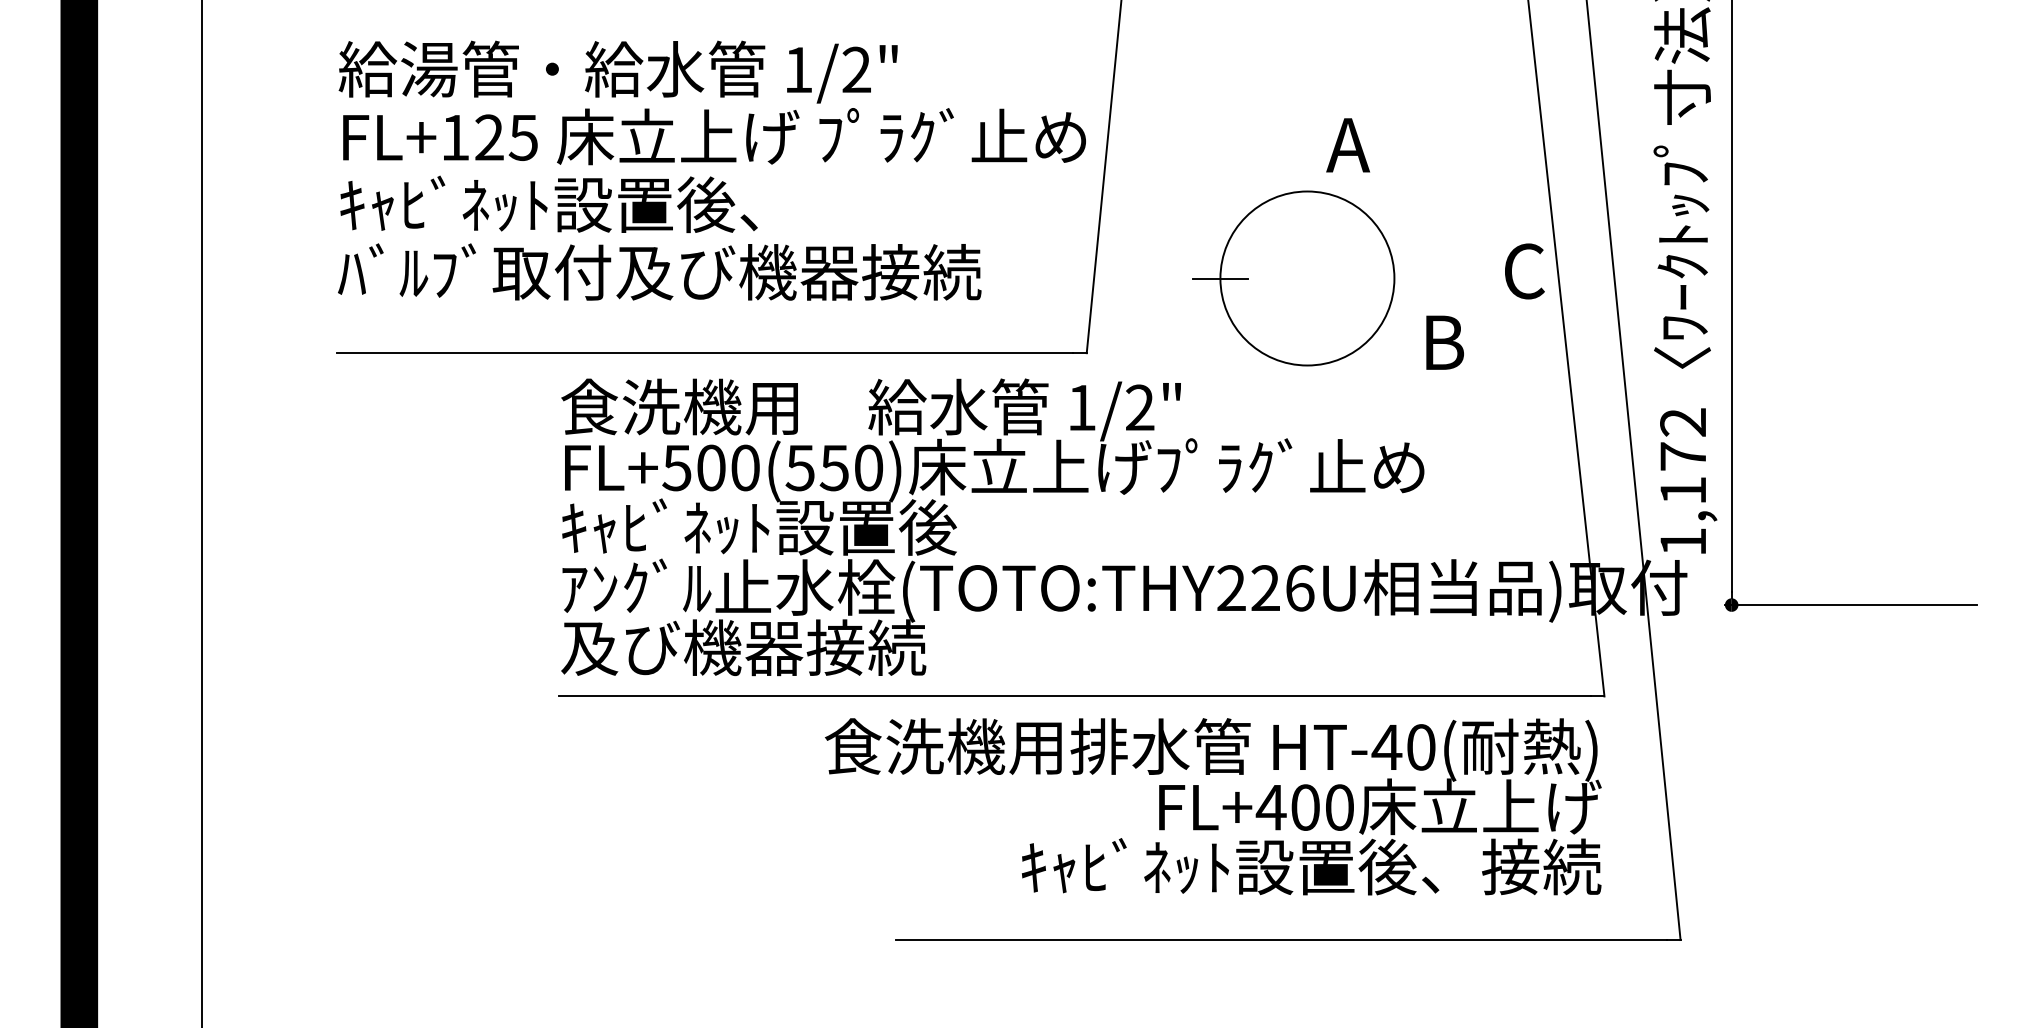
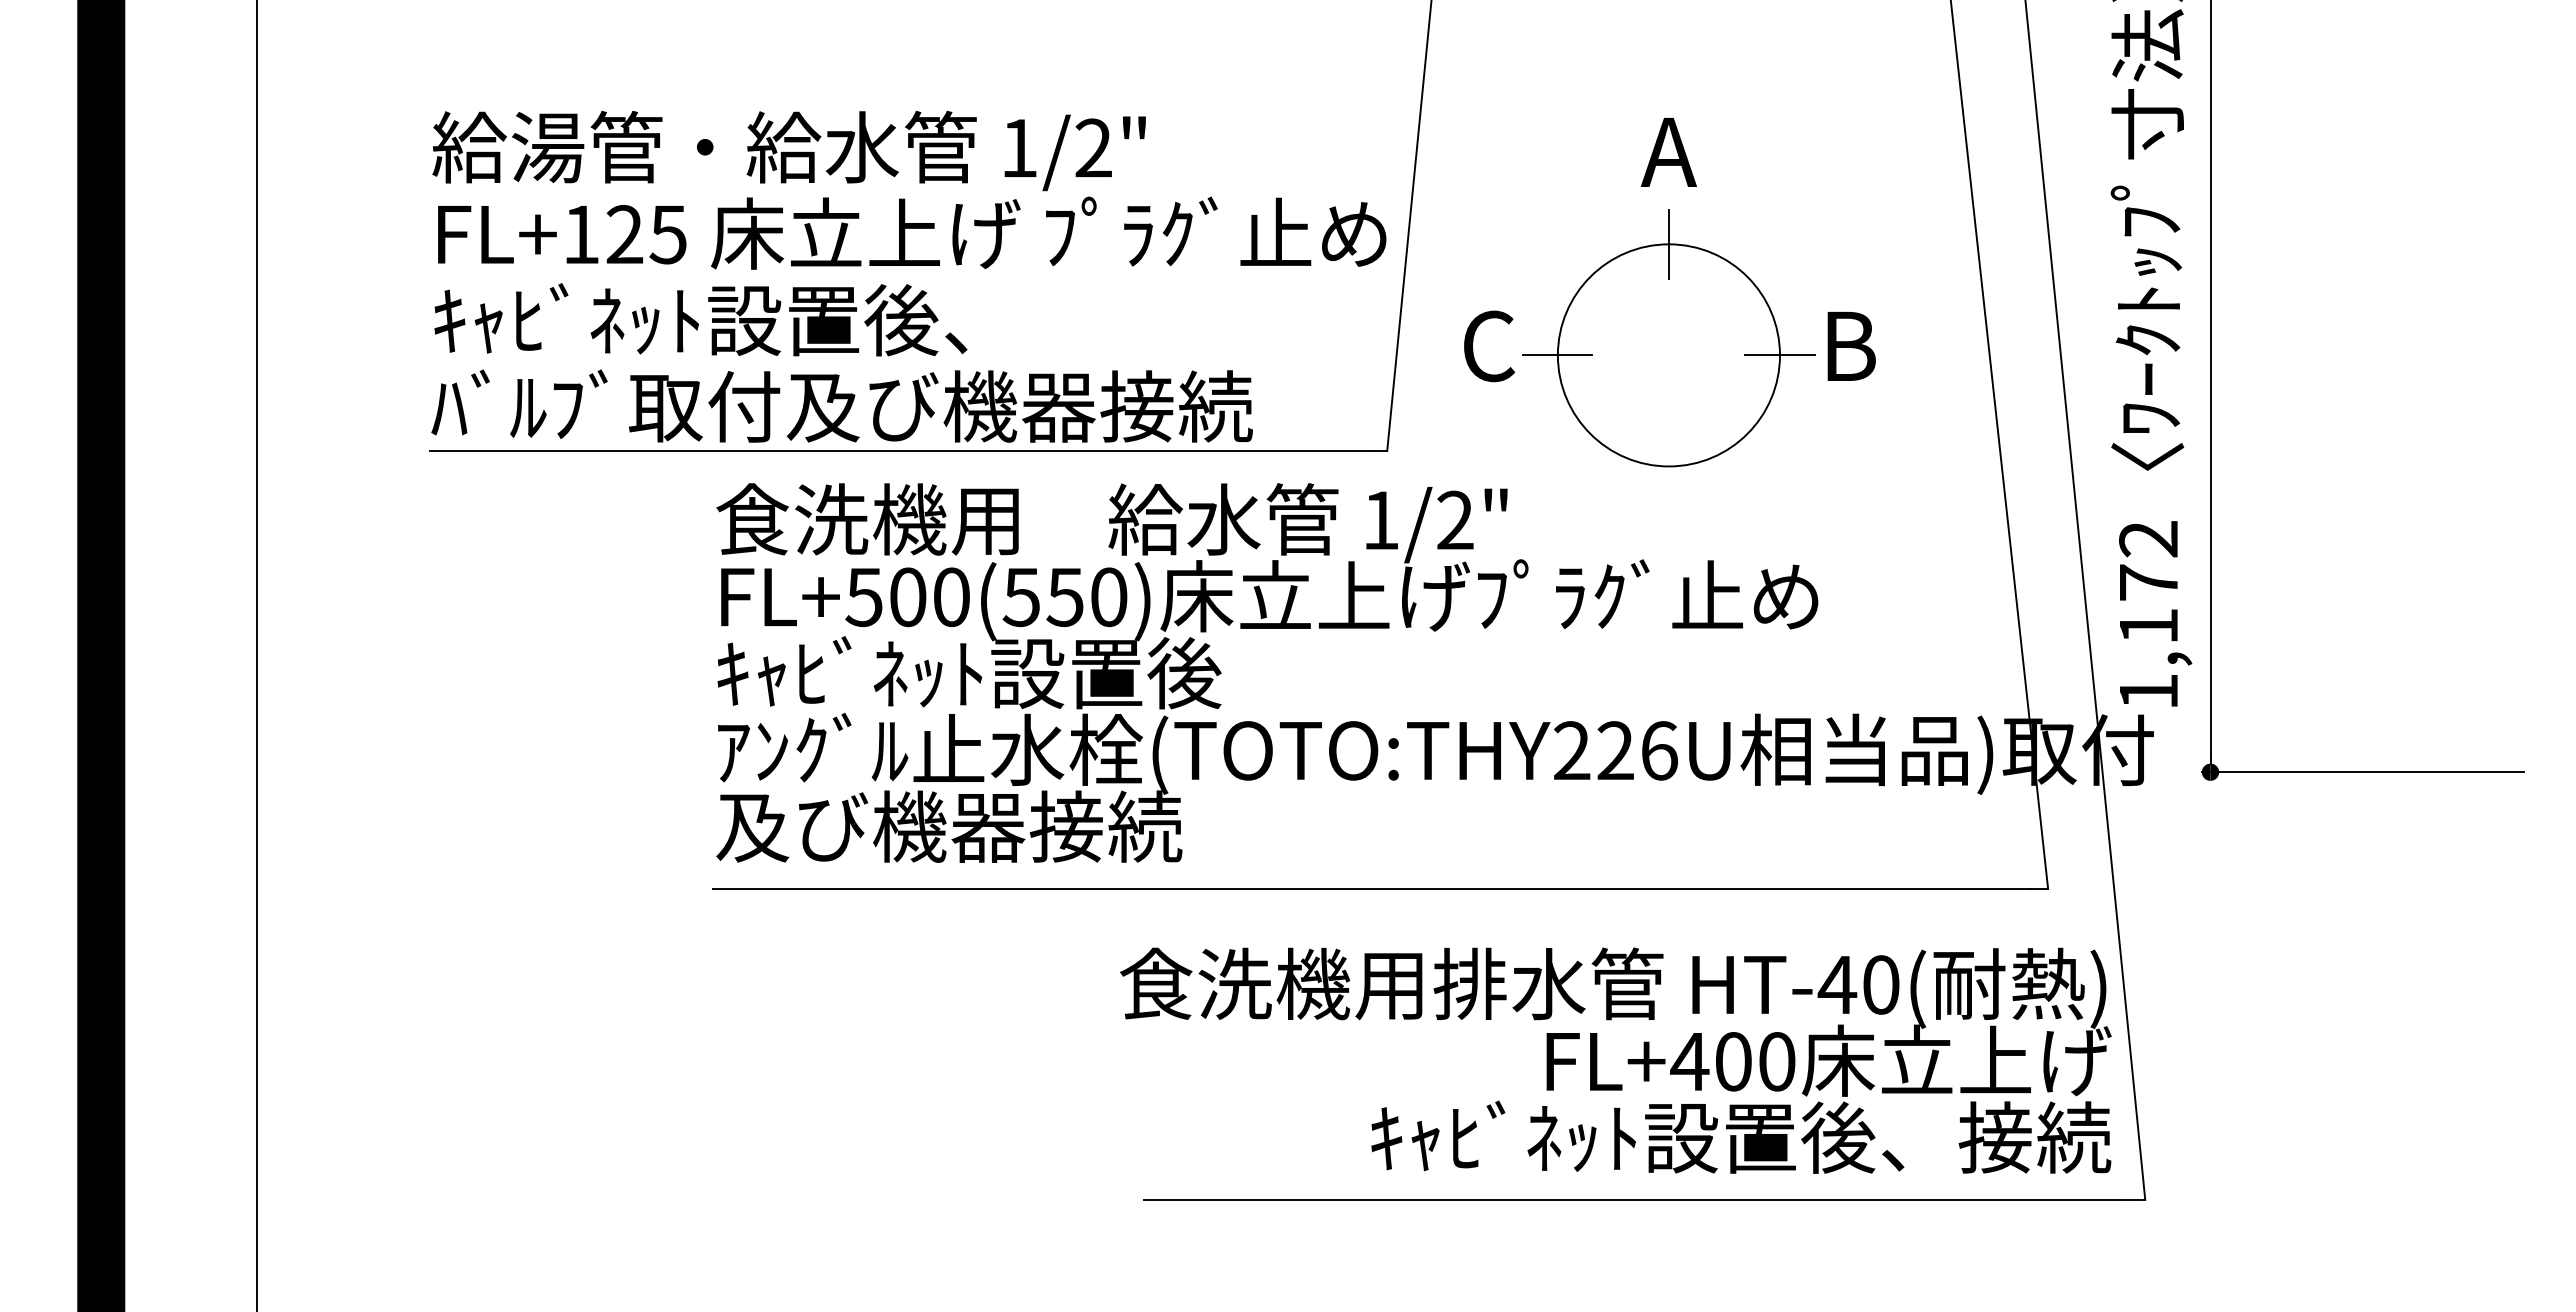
text: (1347, 145) -> (1668, 152), moved
text: (711, 170) -> (908, 276), moved
line: (1307, 190) -> (1668, 243), added
text: (1524, 271) -> (1489, 346), moved
line: (1394, 278) -> (1779, 355), added
text: (1444, 342) -> (1851, 345), moved
text: (1213, 806) -> (1615, 1060), moved

